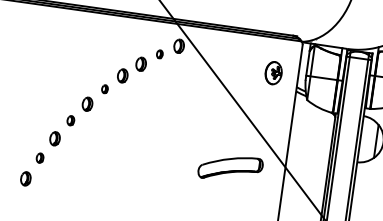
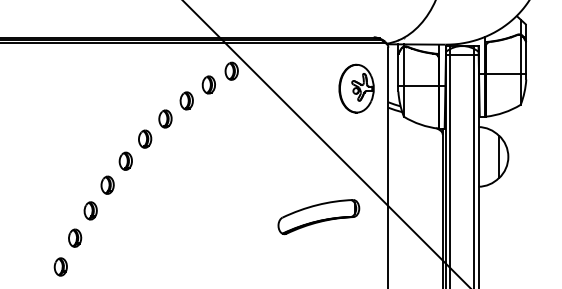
part: (159, 53) -> (208, 84), size x1.67
part: (273, 73) -> (356, 88), size x1.67
part: (105, 88) -> (145, 138), size x1.67
part: (70, 120) -> (107, 184), size x1.43
part: (40, 157) -> (75, 237), size x1.43

